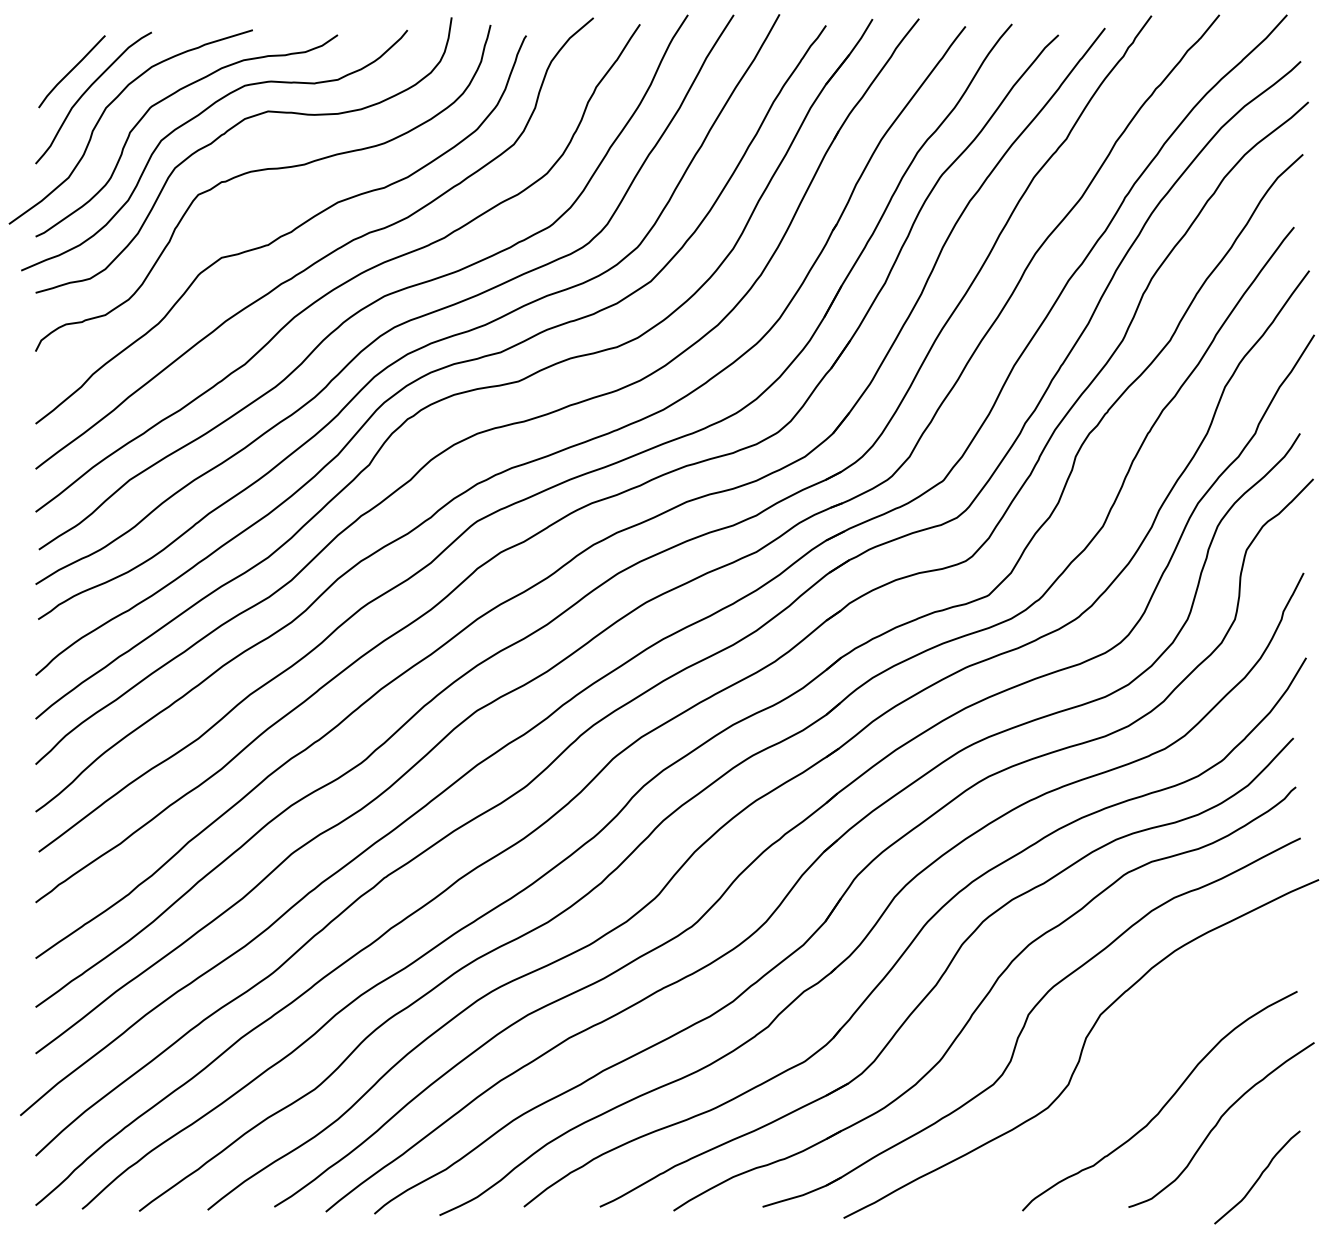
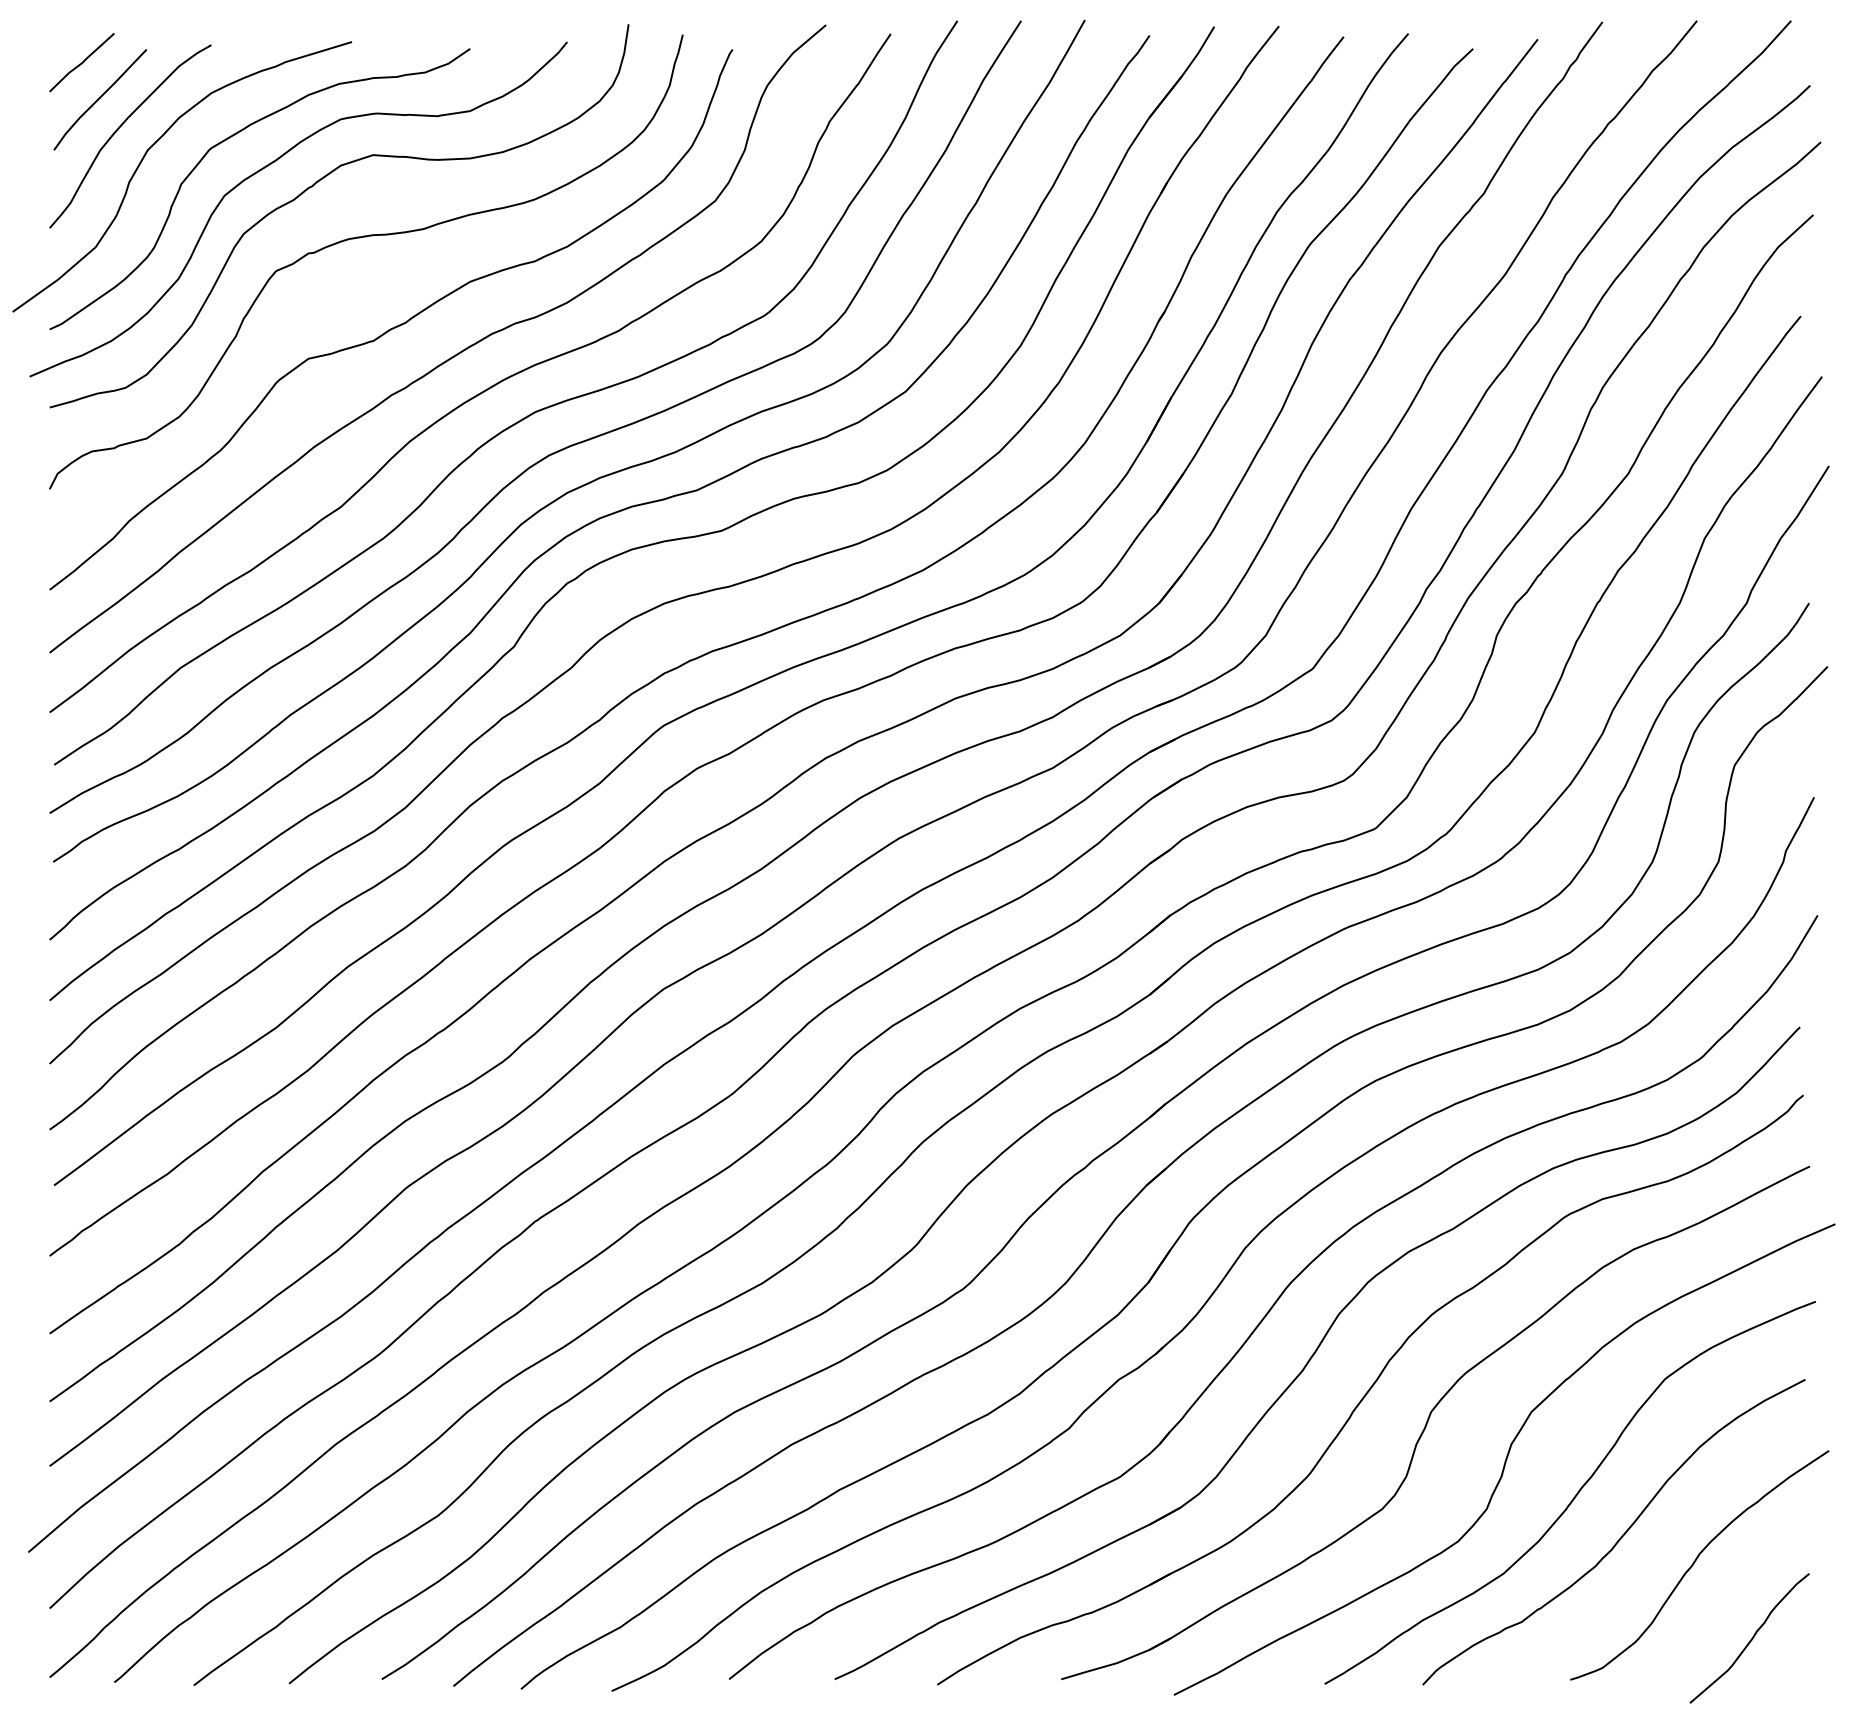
line: (58, 44) -> (81, 61), added
curve: (1131, 1074) -> (1574, 1495), added

